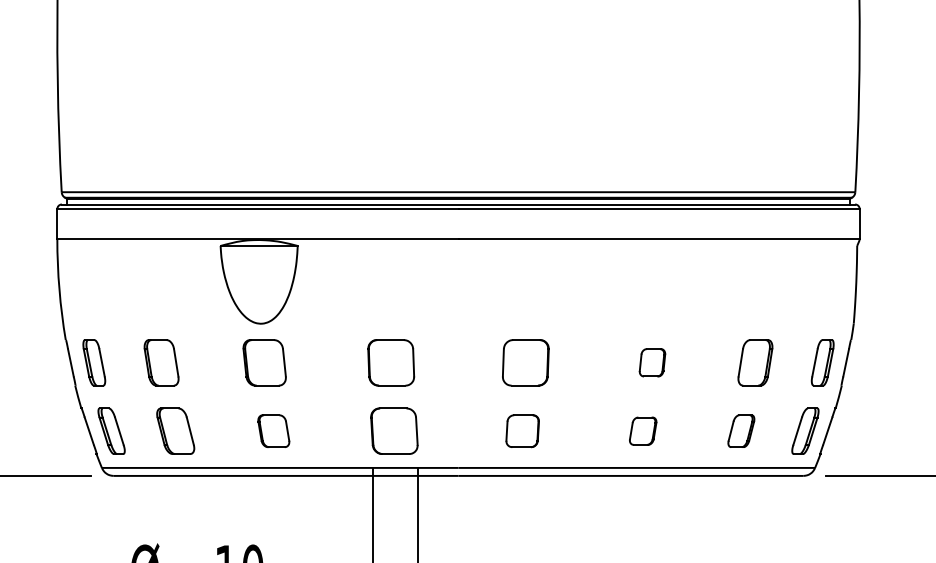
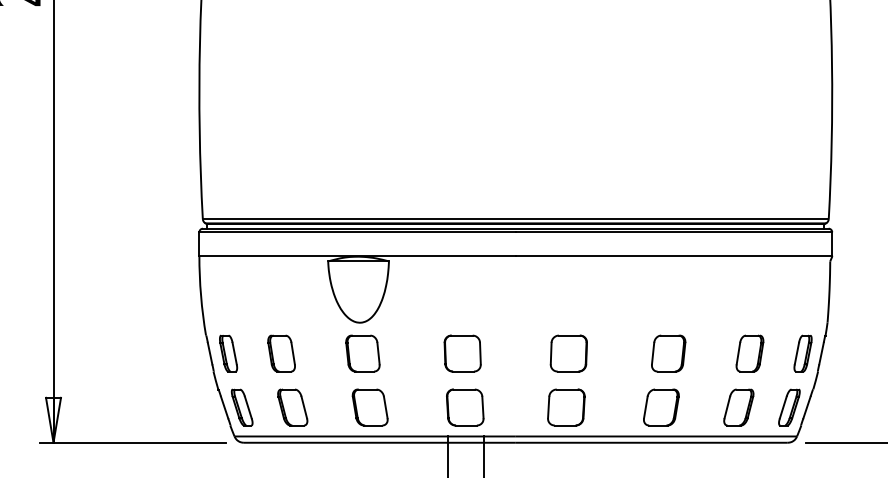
part: (652, 362) -> (668, 353), size x1.67
part: (273, 431) -> (369, 407), size x1.43
part: (522, 431) -> (566, 407), size x1.43
part: (643, 431) -> (661, 407), size x1.67
part: (740, 431) -> (738, 407), size x1.43

